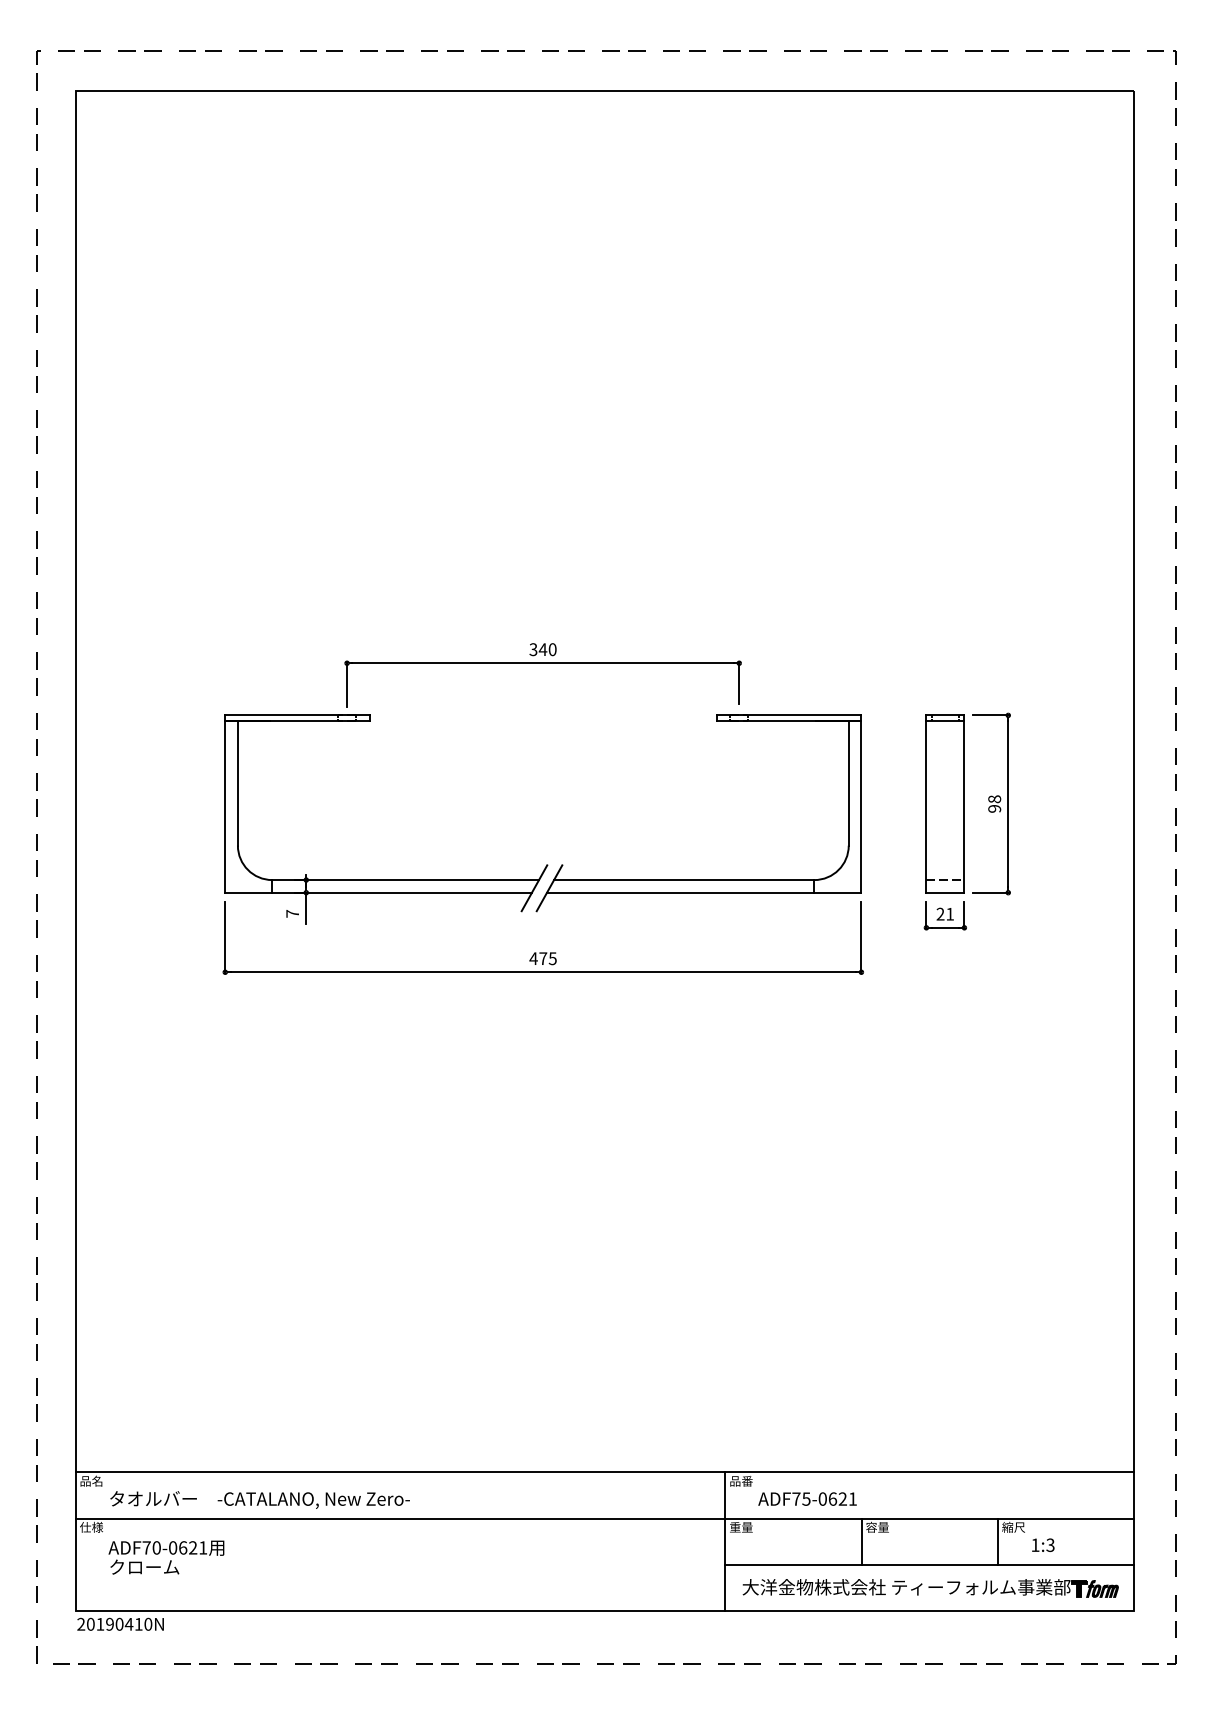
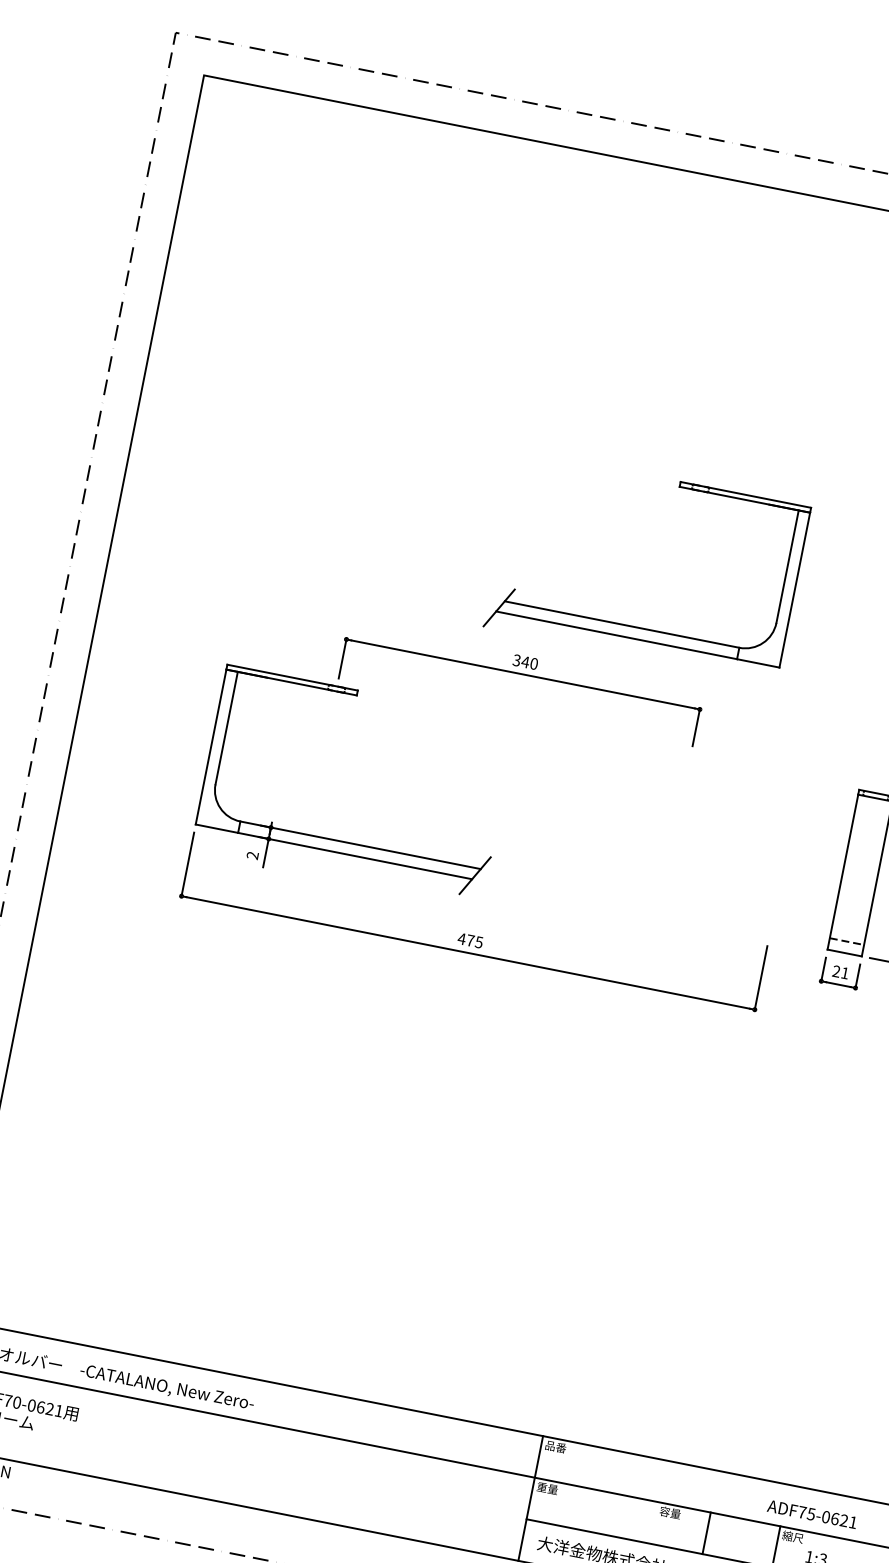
part: (698, 879) -> (635, 626), moved
text: (292, 913) -> (252, 855), 7 -> 2
text: (807, 1498) -> (812, 1513), moved
line: (861, 1541) -> (706, 1533), moved

